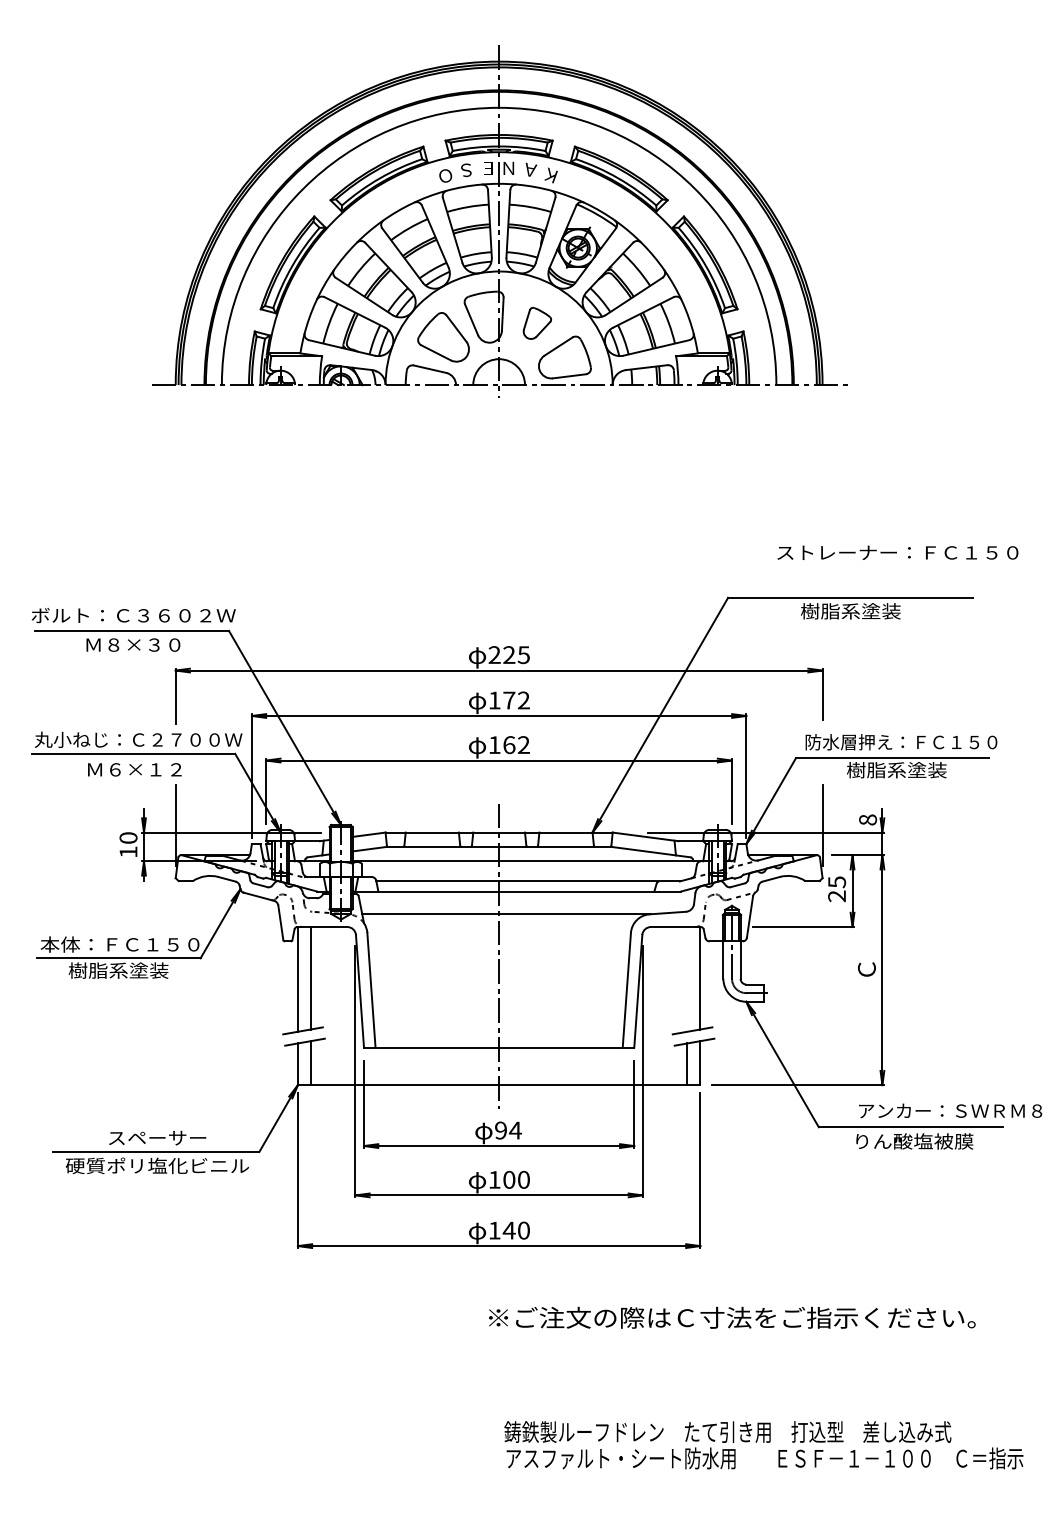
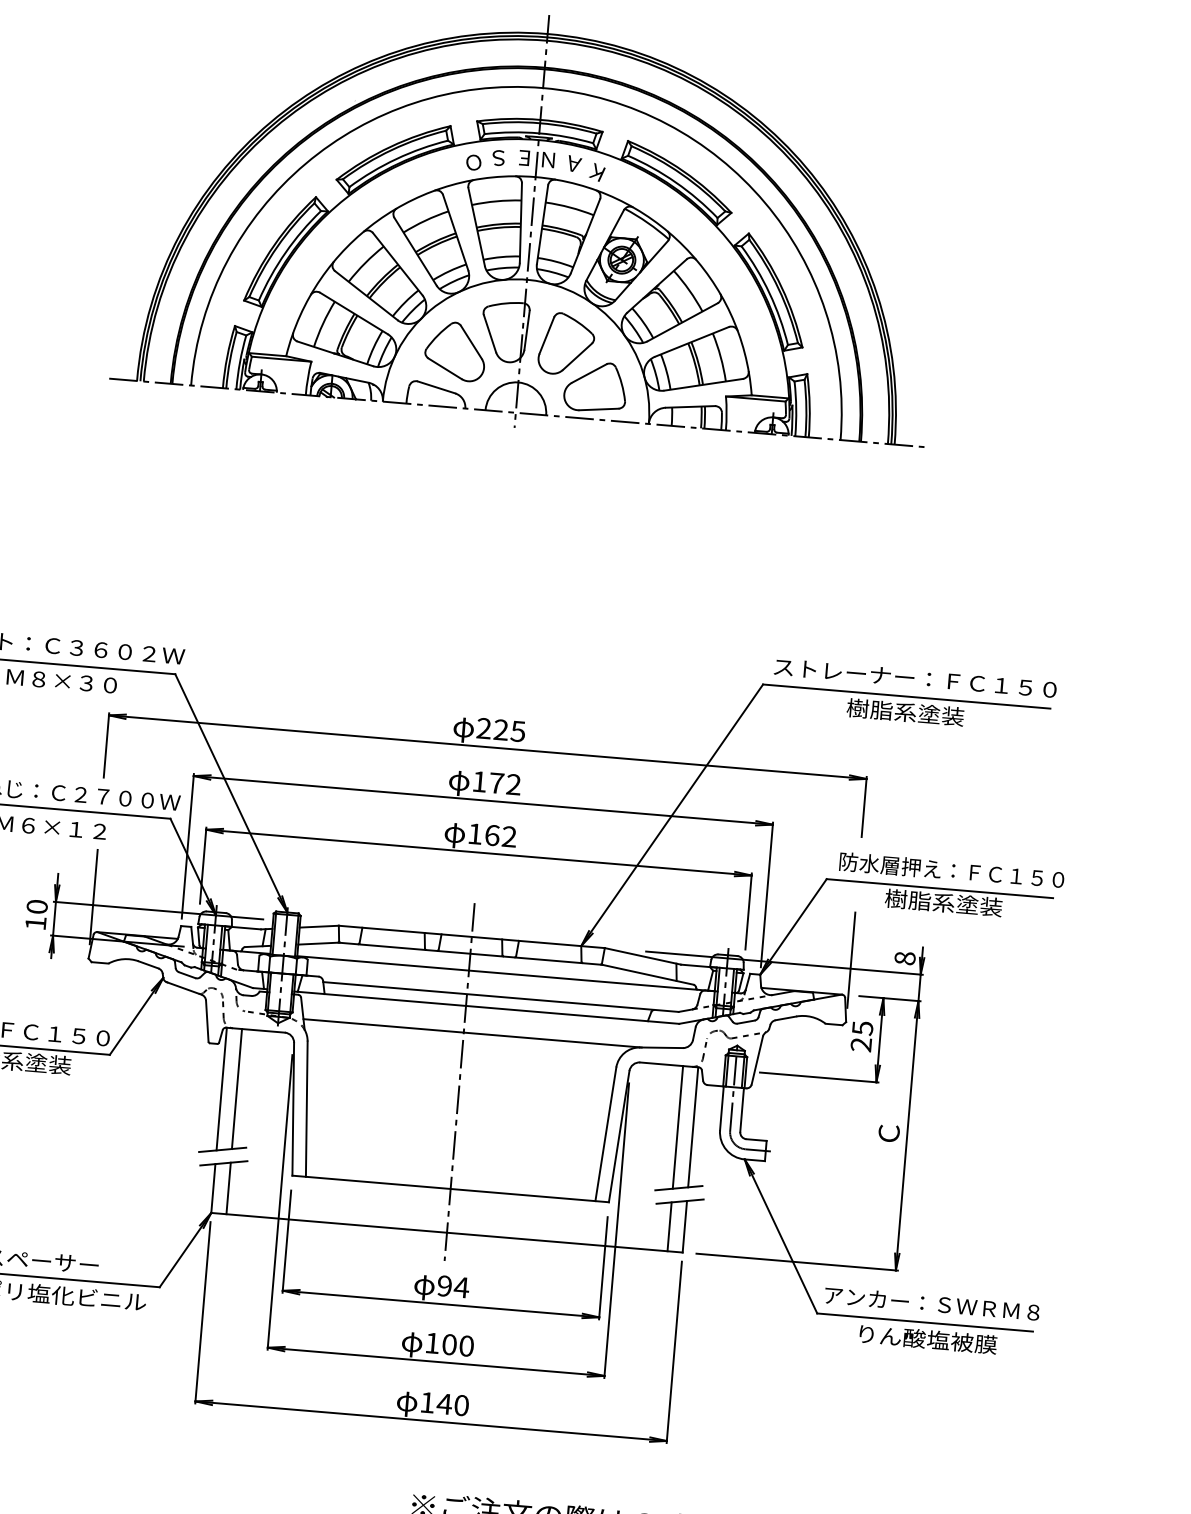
part: (537, 323) -> (566, 344), size x1.67
text: (897, 552) -> (915, 678), moved
line: (687, 979) -> (677, 1127), added
text: (950, 1110) -> (932, 1303), moved

